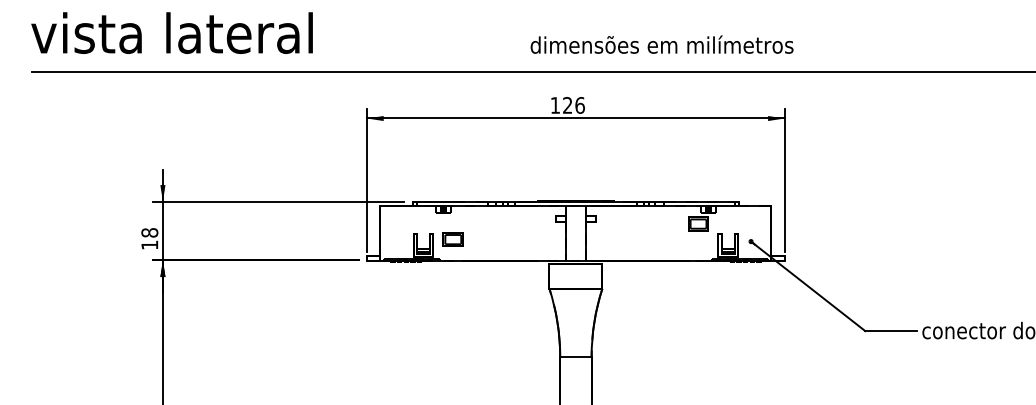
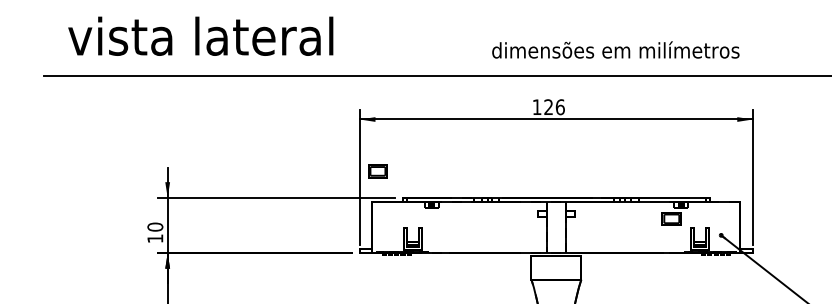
text: (171, 32) -> (200, 35), moved
text: (661, 44) -> (615, 49), moved
text: (149, 232) -> (155, 226), 18 -> 10
part: (452, 239) -> (377, 171), moved

